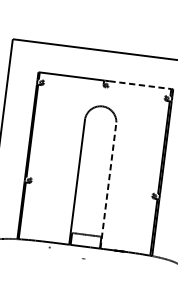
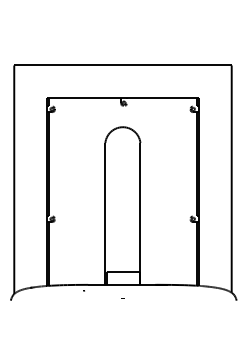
line: (140, 85) -> (161, 98), dashed -> solid
line: (108, 185) -> (140, 213), dashed -> solid

